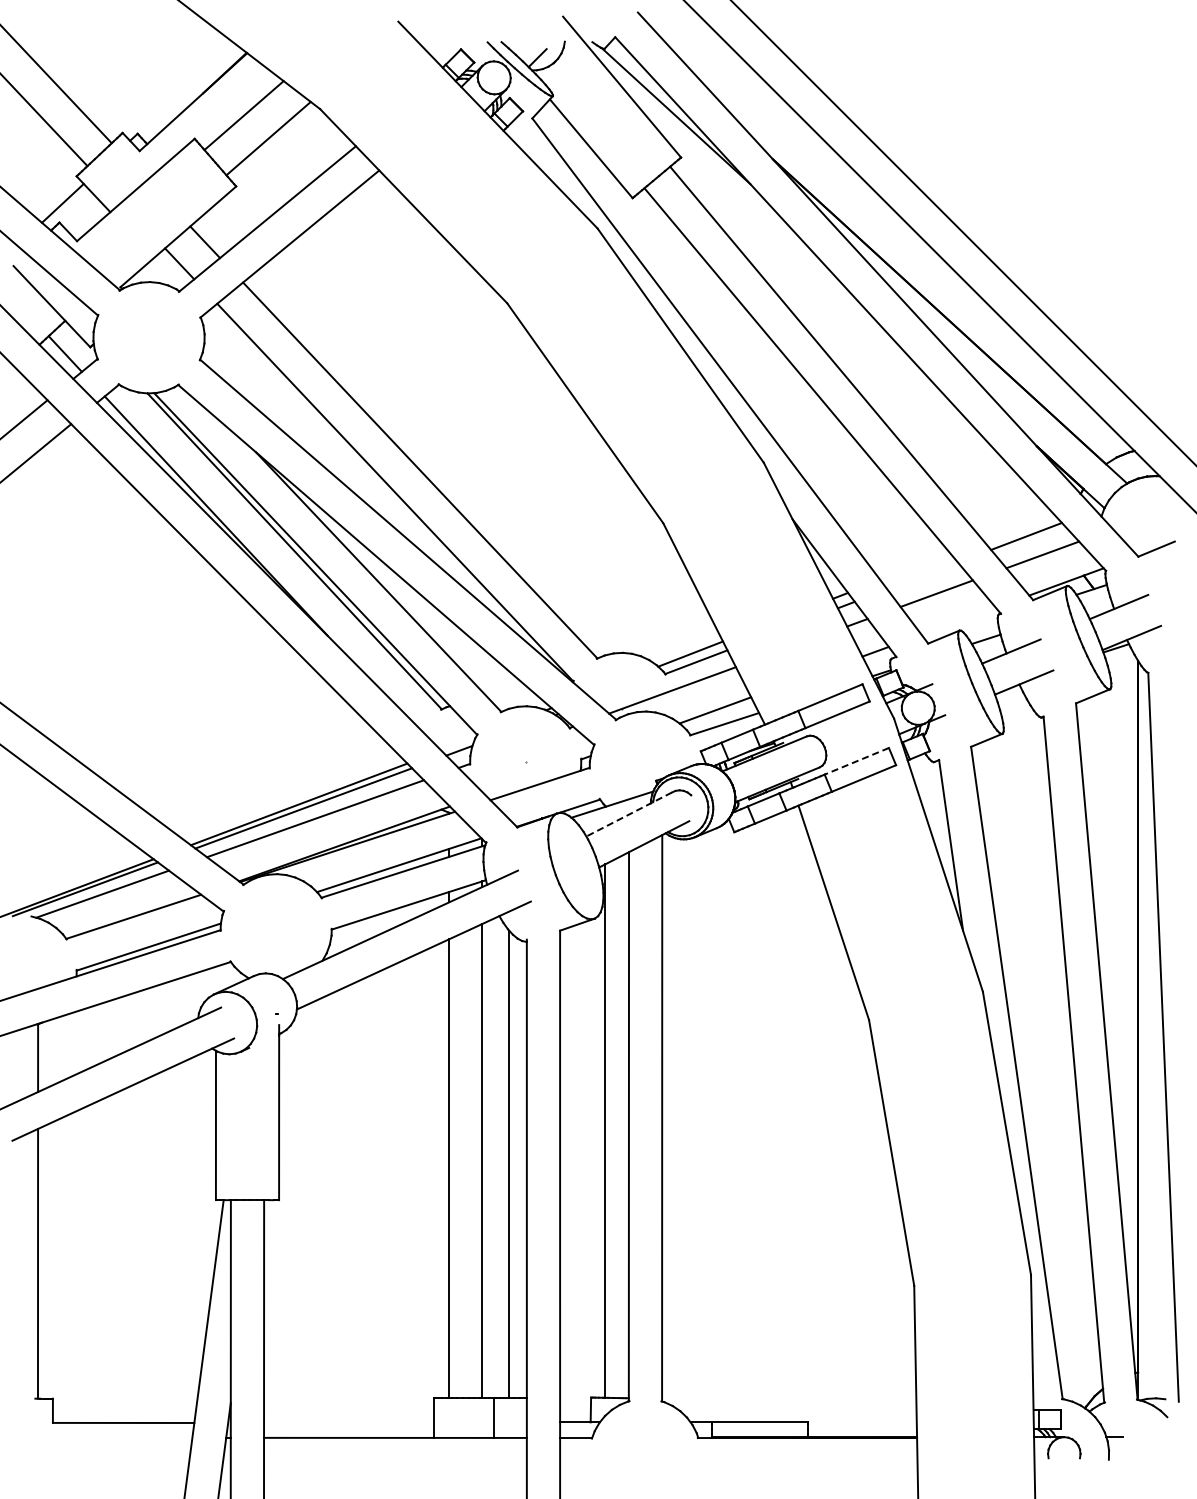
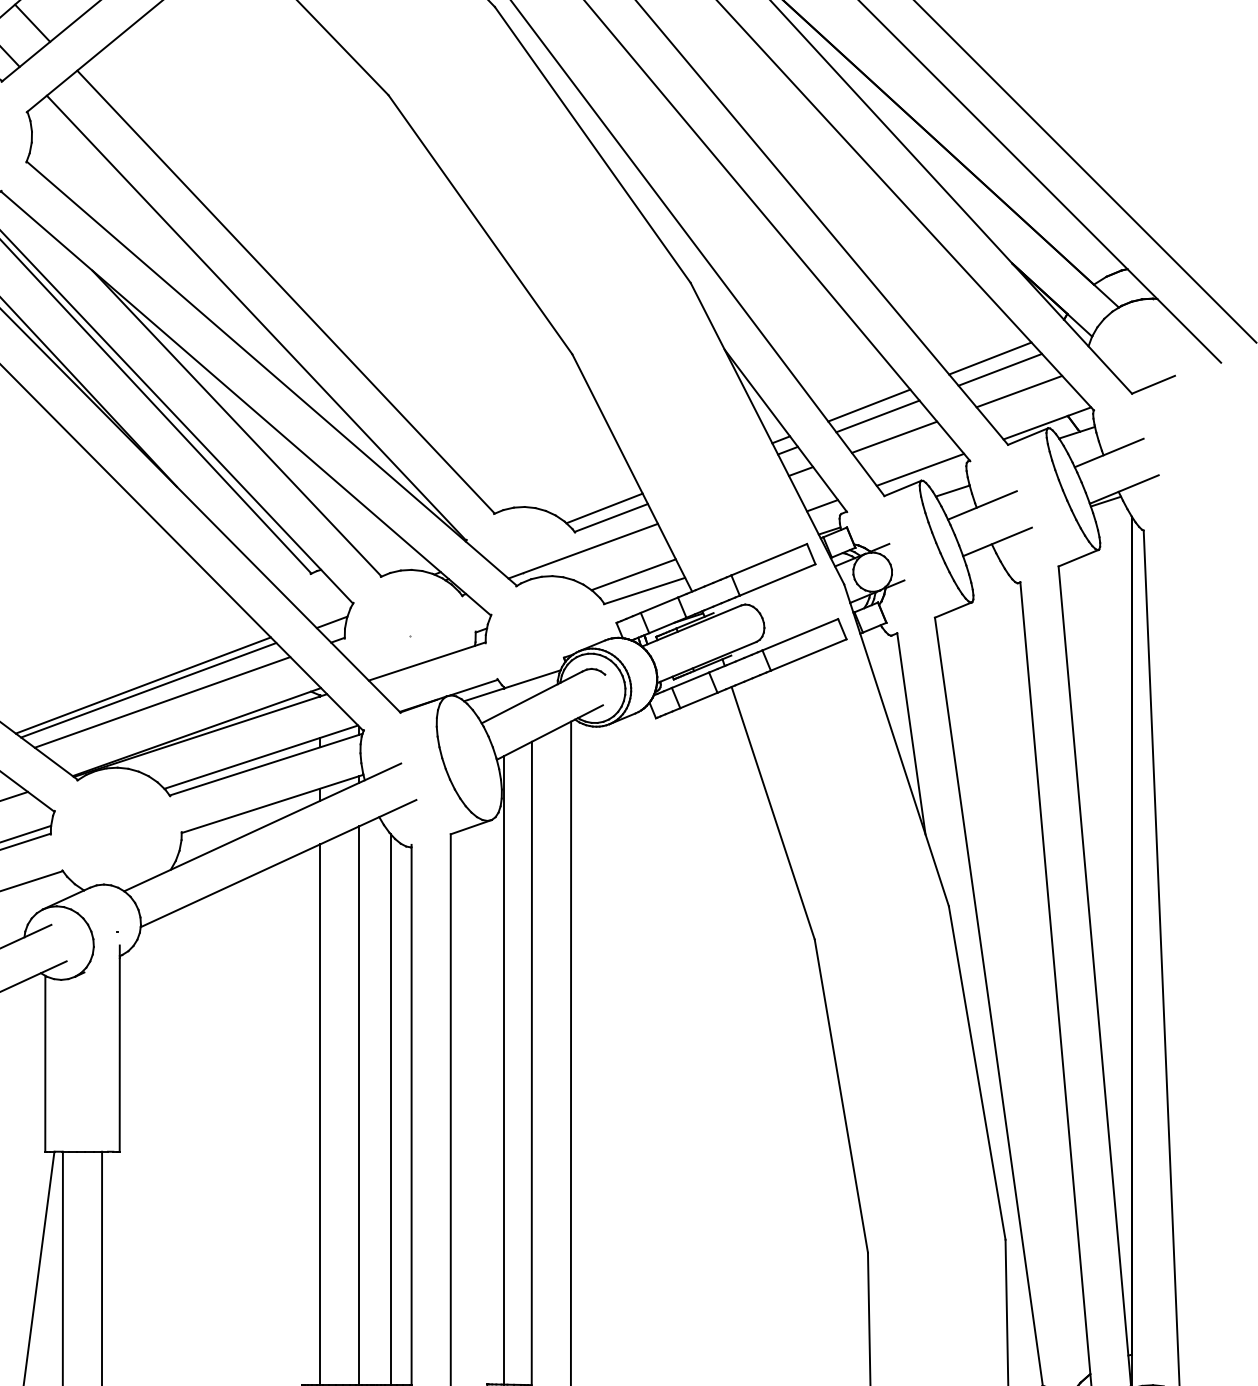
line: (1018, 526) -> (990, 358), added
line: (915, 566) -> (869, 405), added
line: (922, 575) -> (877, 415), added
line: (958, 620) -> (920, 468), added
line: (856, 761) -> (799, 634), dashed -> solid
line: (628, 814) -> (531, 697), dashed -> solid

